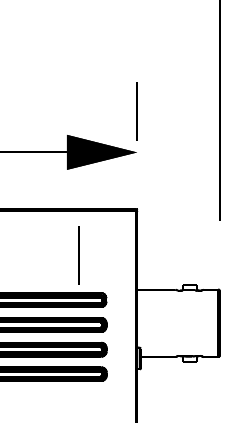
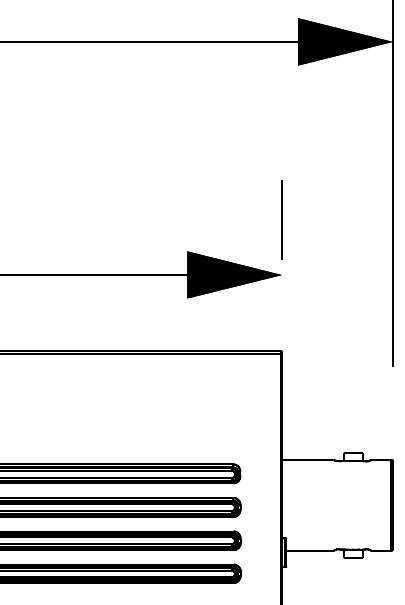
line: (79, 255) -> (203, 413), removed

